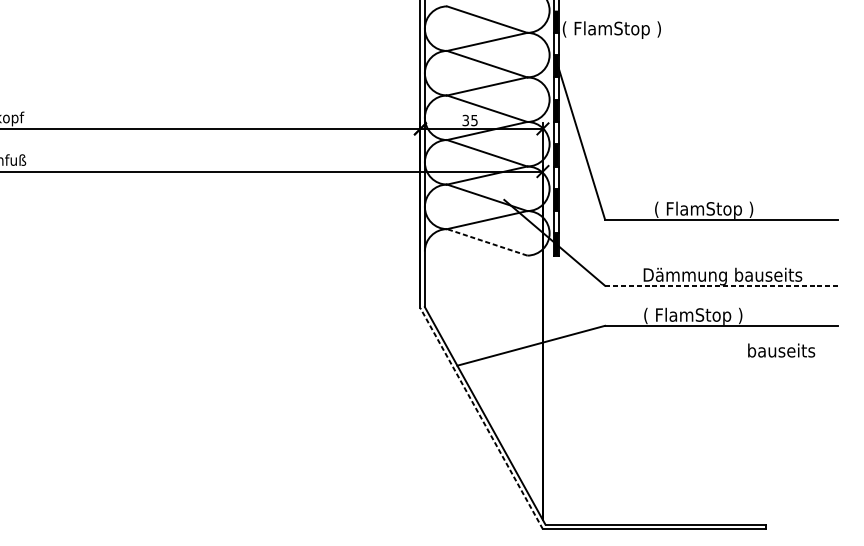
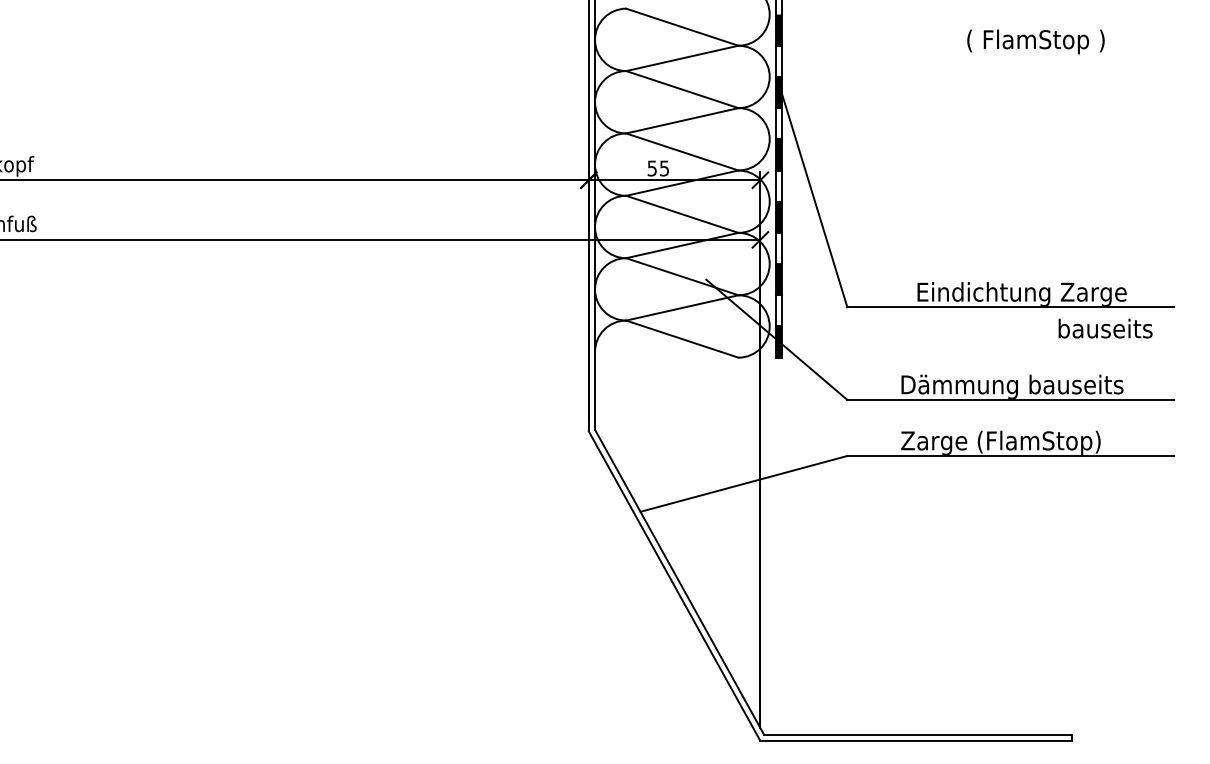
text: (611, 29) -> (1035, 41), moved
text: (465, 119) -> (652, 167), 35 -> 55
text: (729, 209) -> (1021, 293), ( FlamStop ) -> Eindichtung Zarge
line: (486, 241) -> (681, 338), dashed -> solid
line: (721, 285) -> (1010, 399), dashed -> solid
text: (714, 316) -> (1000, 442), ( FlamStop ) -> Zarge (FlamStop)
text: (781, 350) -> (1105, 328), moved
line: (481, 419) -> (674, 586), dashed -> solid

